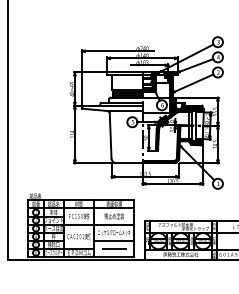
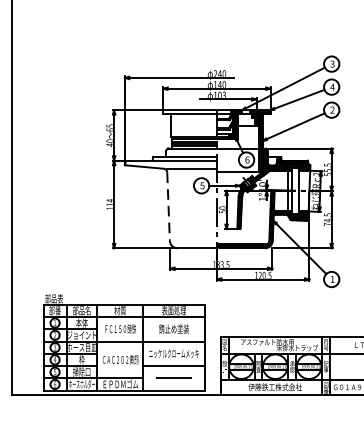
line: (110, 135) -> (168, 206), solid -> dashed

